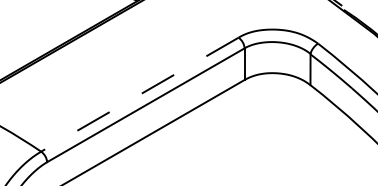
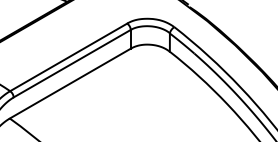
line: (139, 94) -> (68, 57), dashed -> solid

